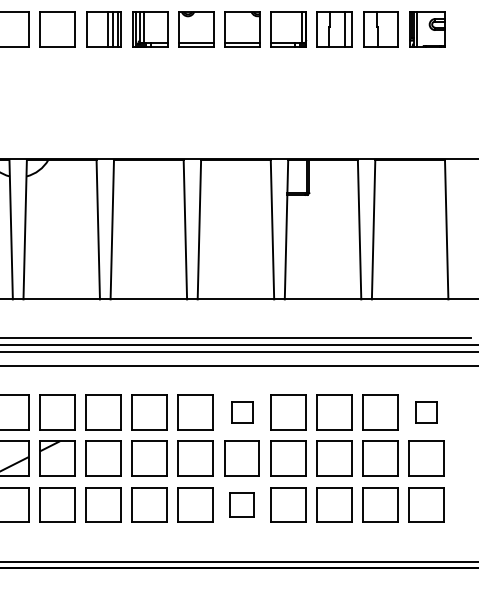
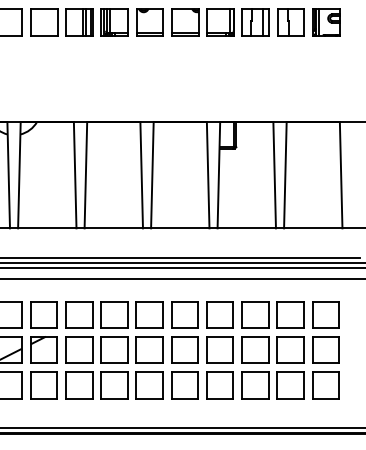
part: (241, 412) -> (184, 314), size x1.67
part: (426, 412) -> (325, 314), size x1.67
part: (241, 505) -> (184, 385), size x1.43

